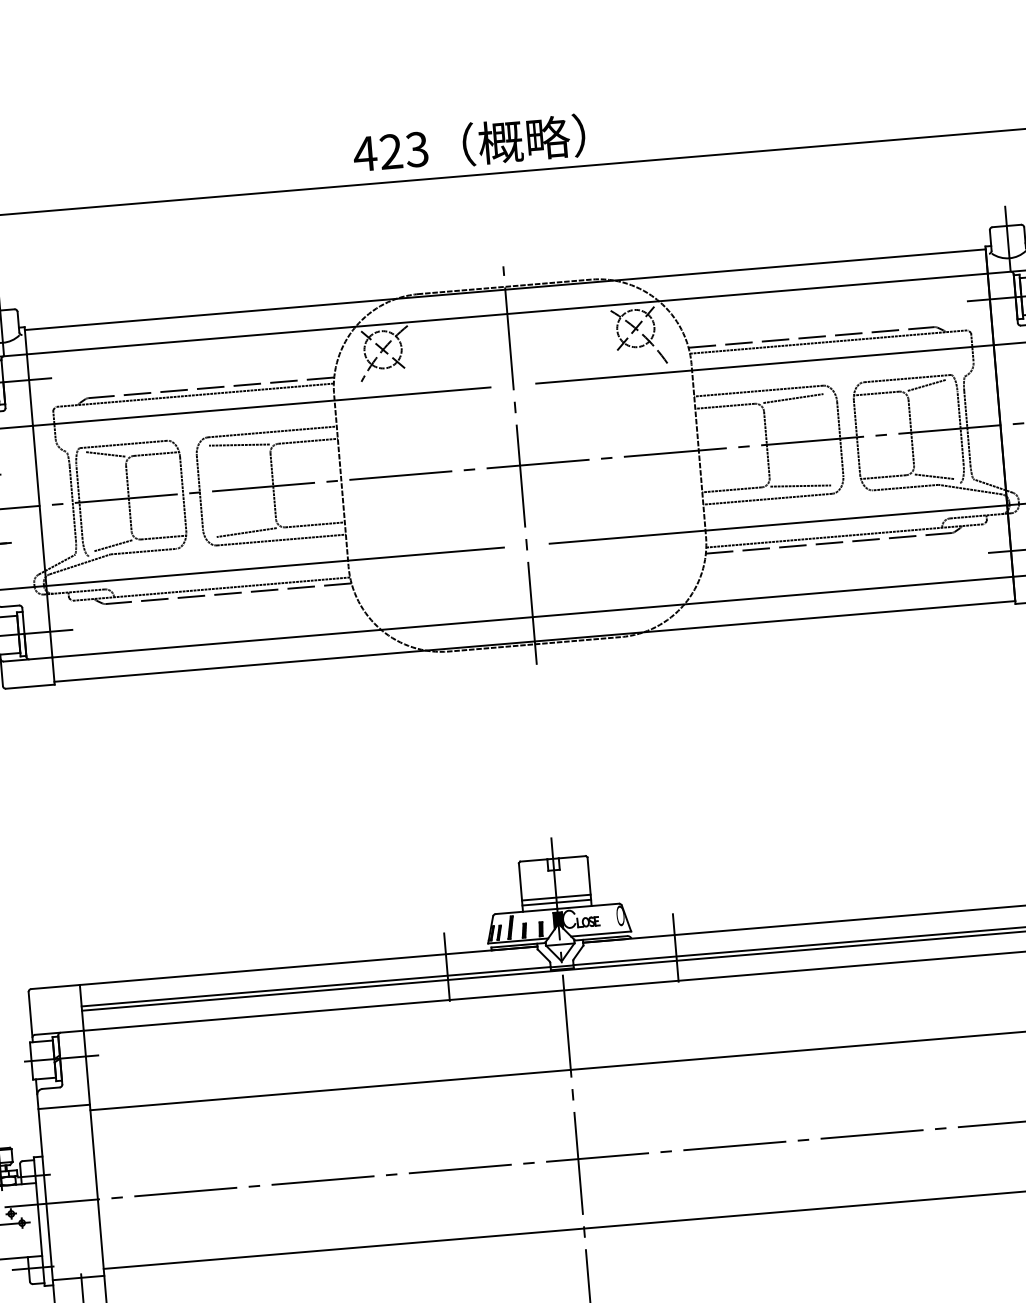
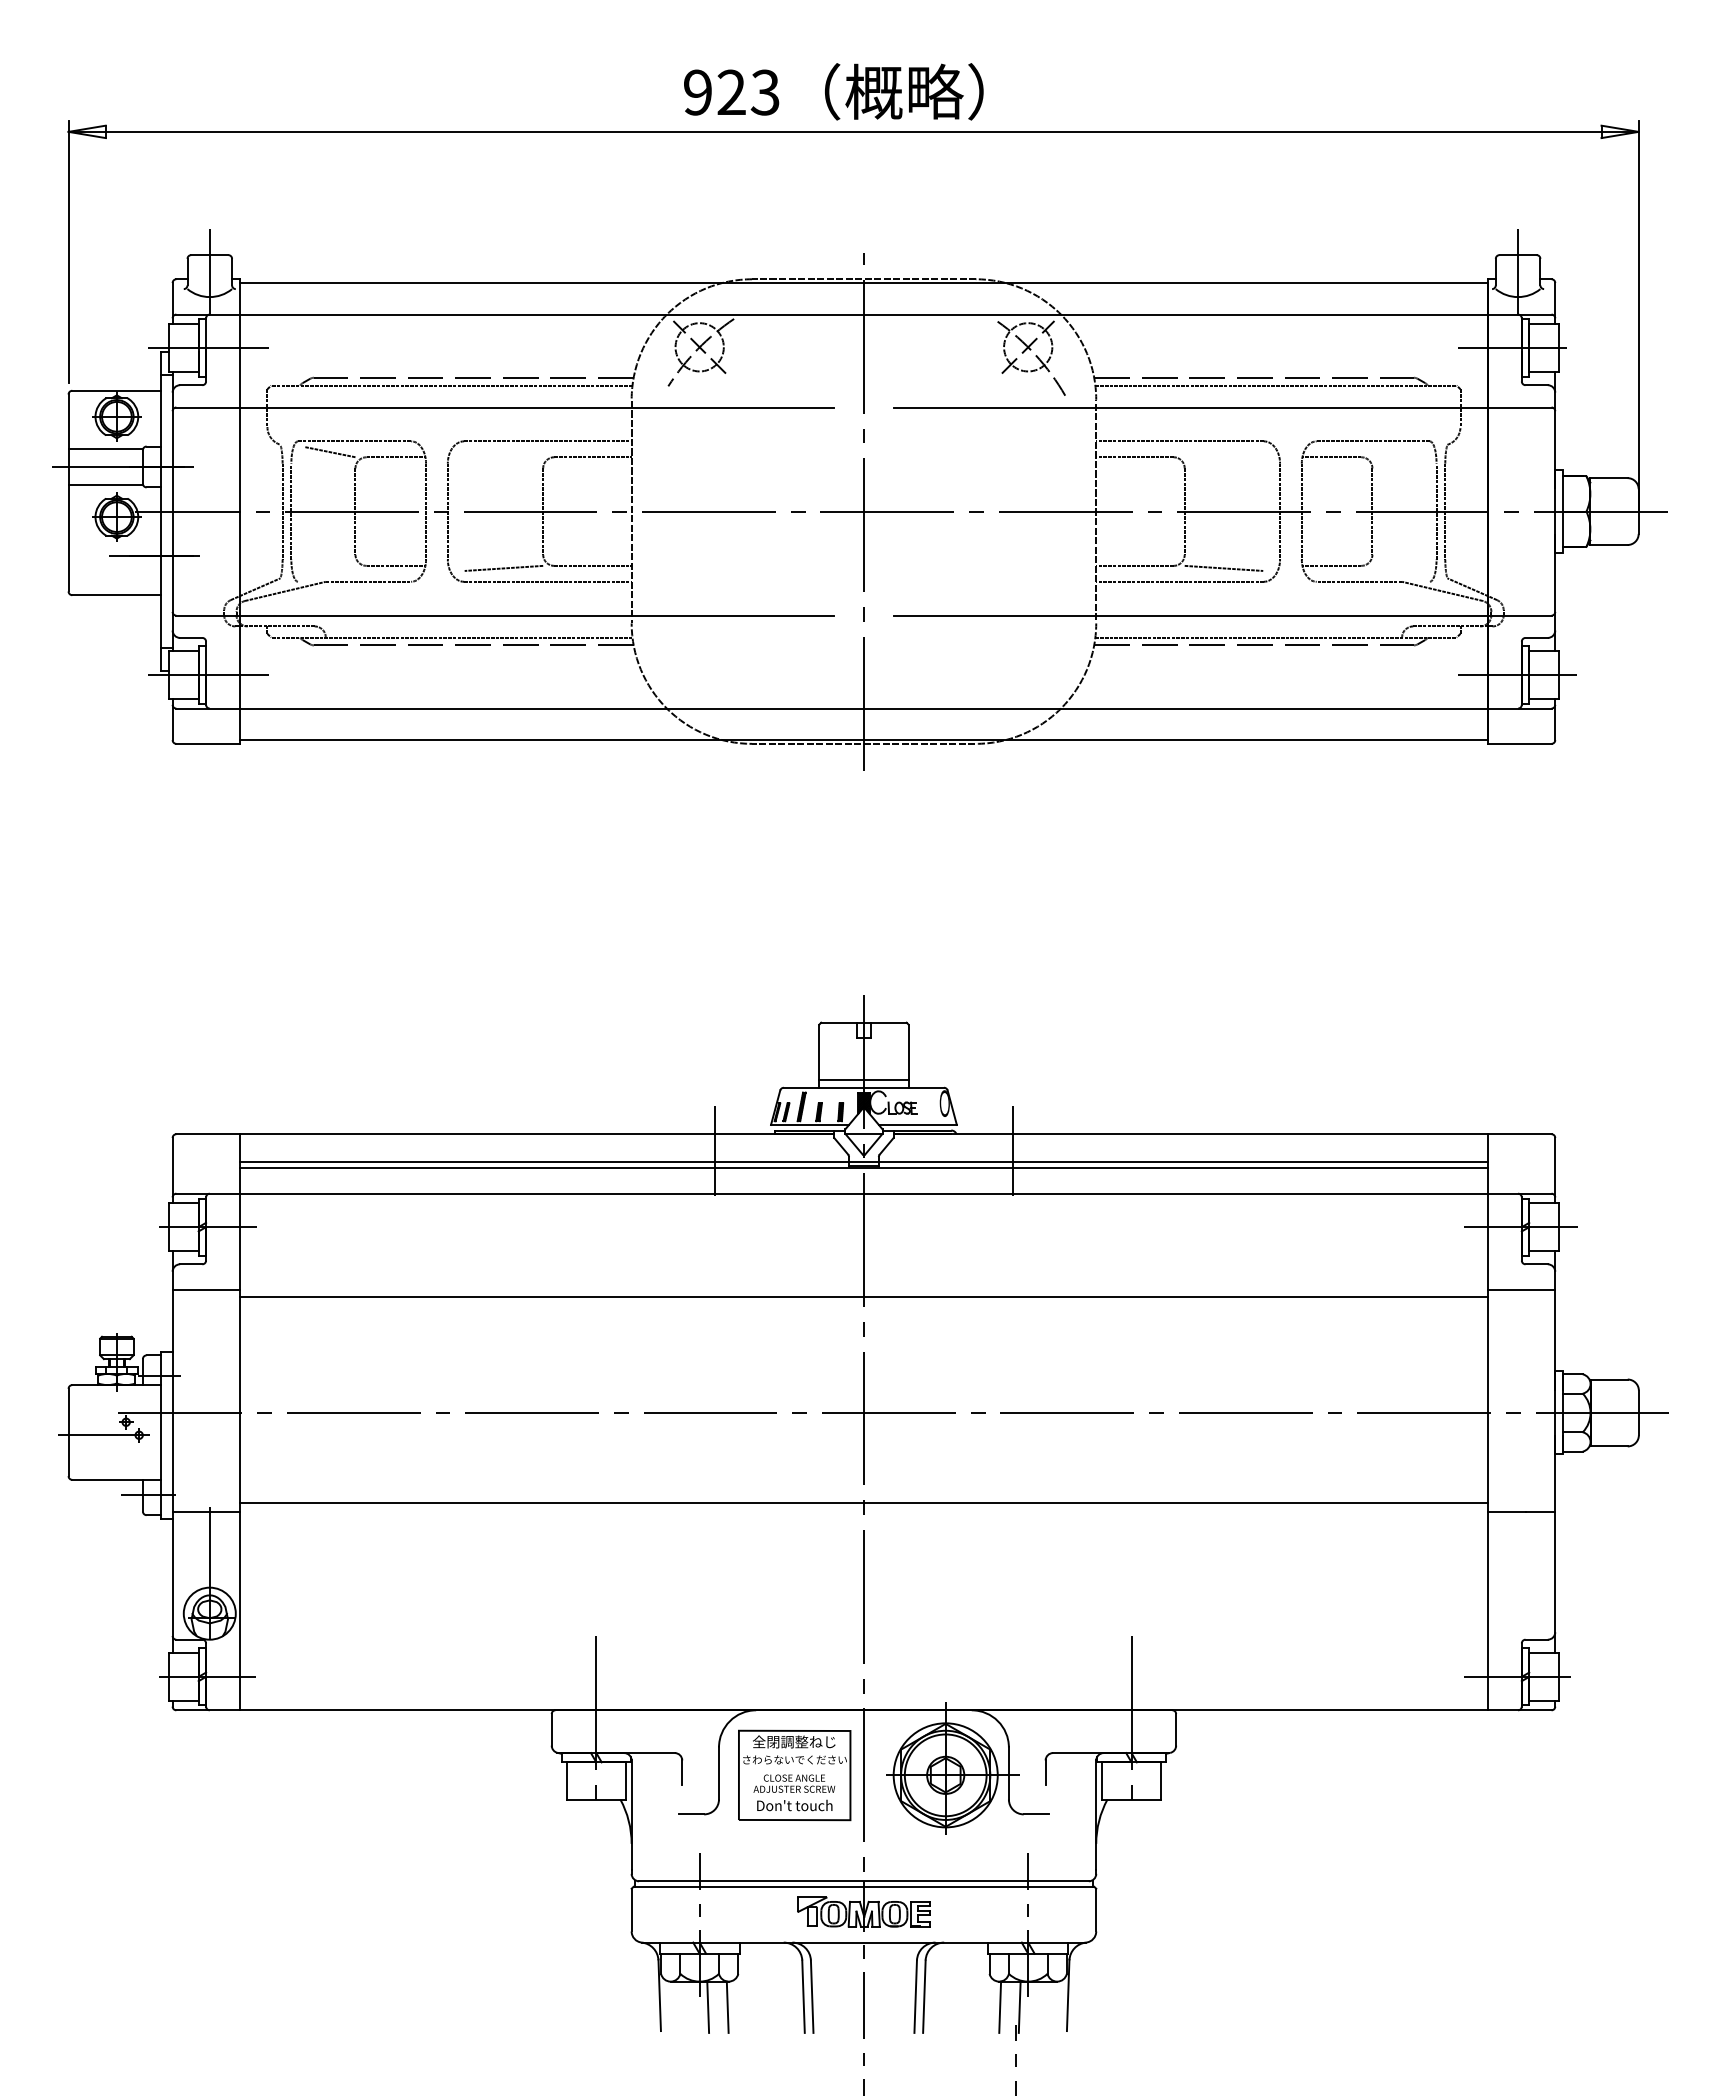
text: (364, 153) -> (697, 92), 423 -> 923
line: (926, 385) -> (1397, 452), removed
line: (793, 398) -> (1223, 454), removed
line: (239, 444) -> (503, 454), removed
line: (934, 476) -> (1397, 570), removed
line: (112, 545) -> (329, 570), removed
line: (556, 897) -> (863, 1073), removed

